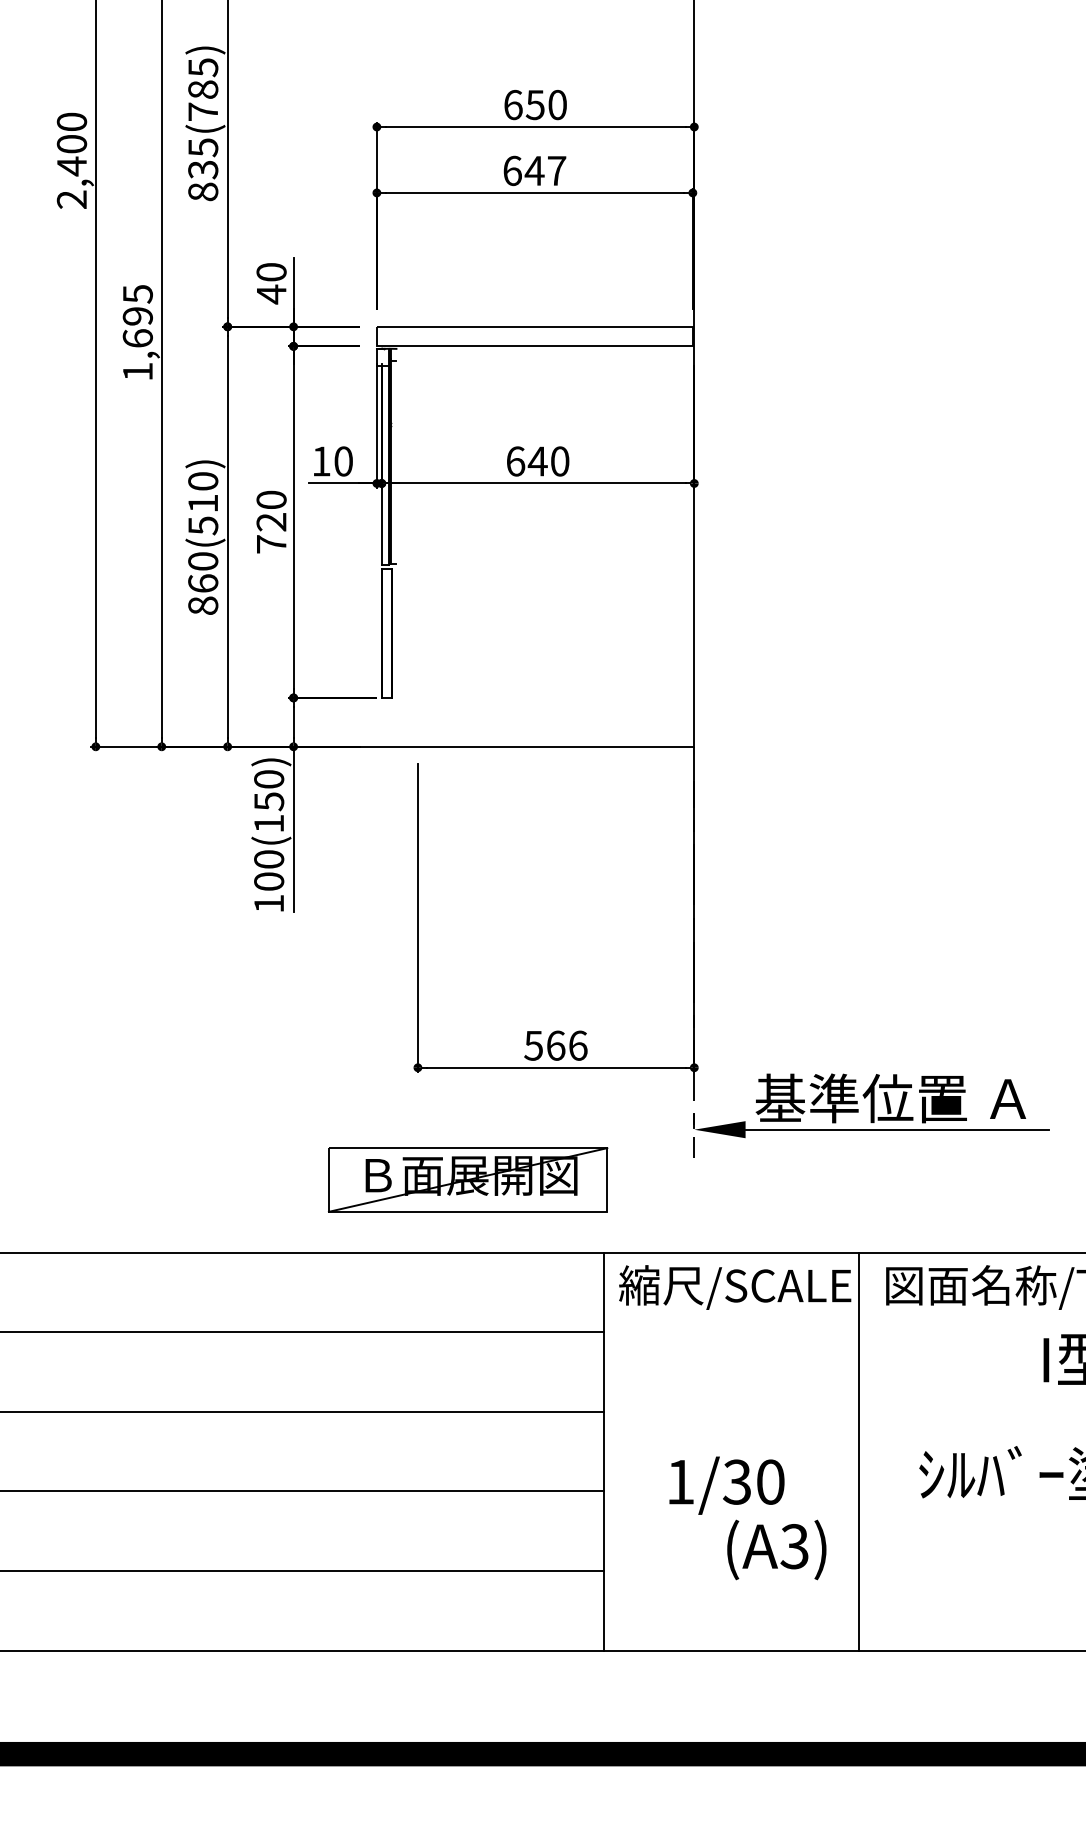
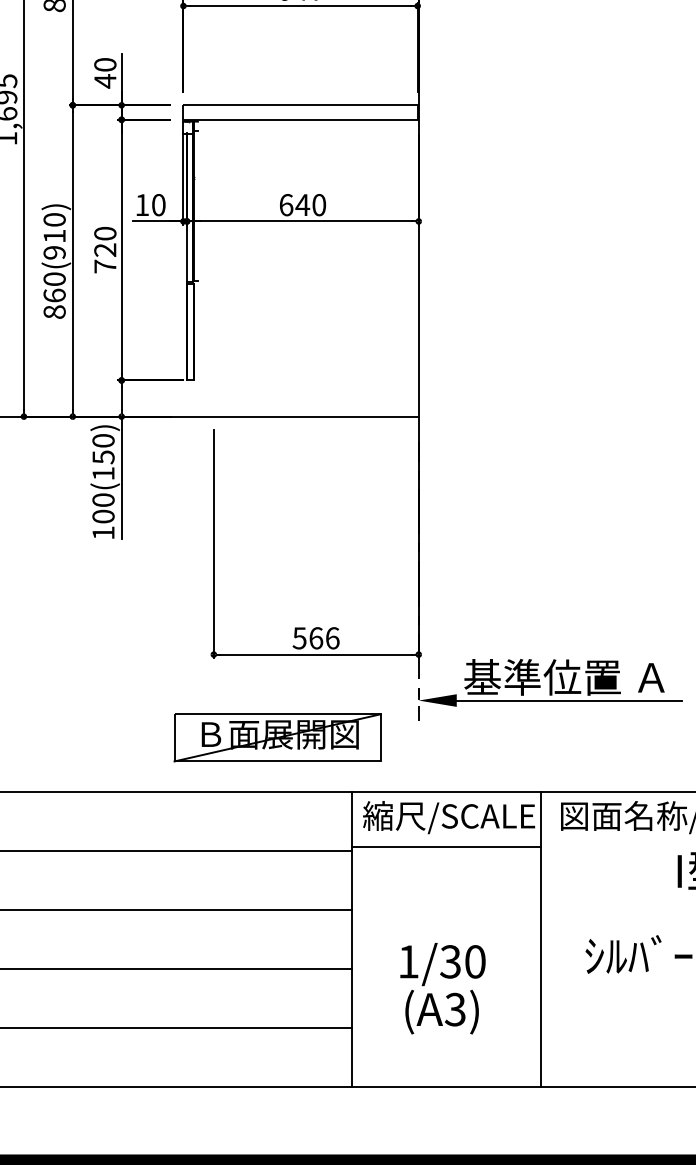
text: (203, 525) -> (54, 252), 860(510) -> 860(910)
part: (468, 1179) -> (278, 737), moved
line: (731, 1327) -> (446, 847), added
text: (776, 1549) -> (441, 1011), moved

